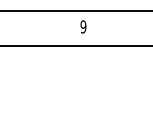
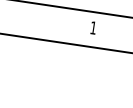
text: (83, 26) -> (93, 27), 9 -> 1

